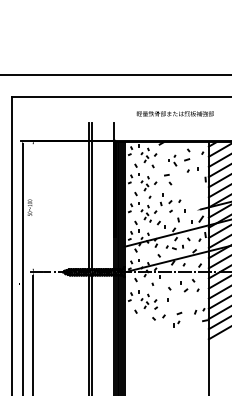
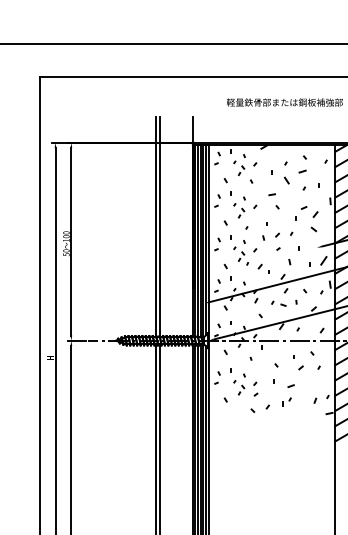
part: (172, 160) -> (280, 172), size x1.43
part: (190, 191) -> (307, 219), added
line: (33, 206) -> (71, 241), added
part: (177, 319) -> (288, 395), moved

